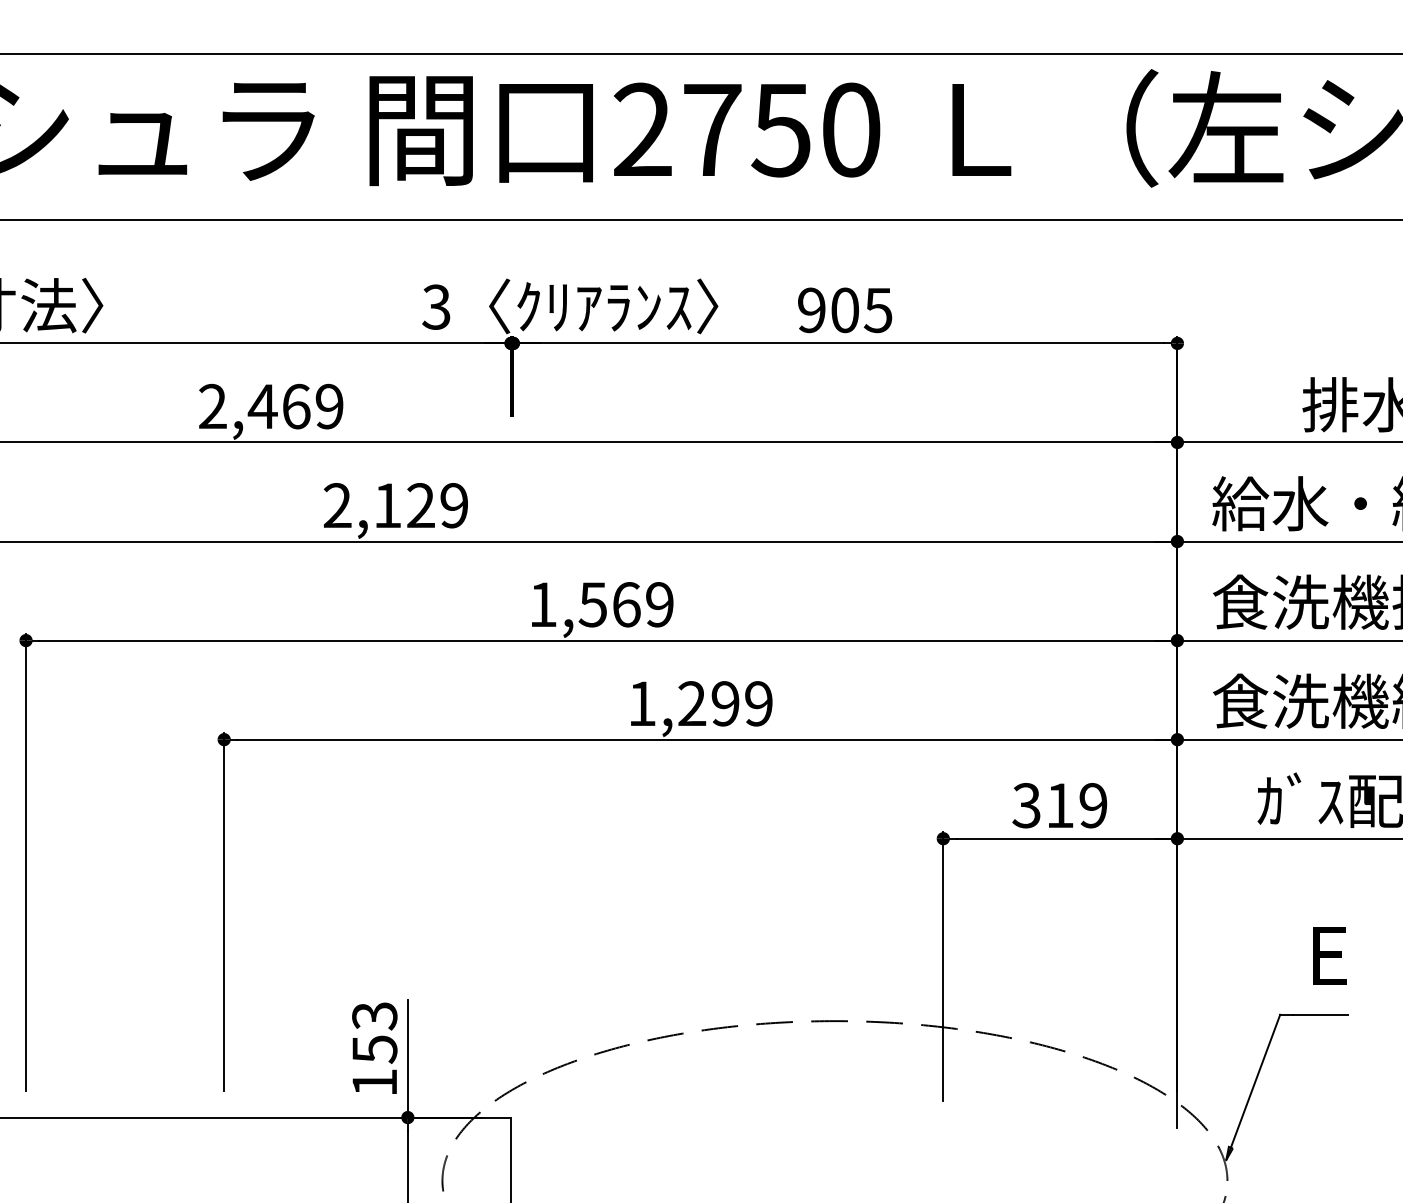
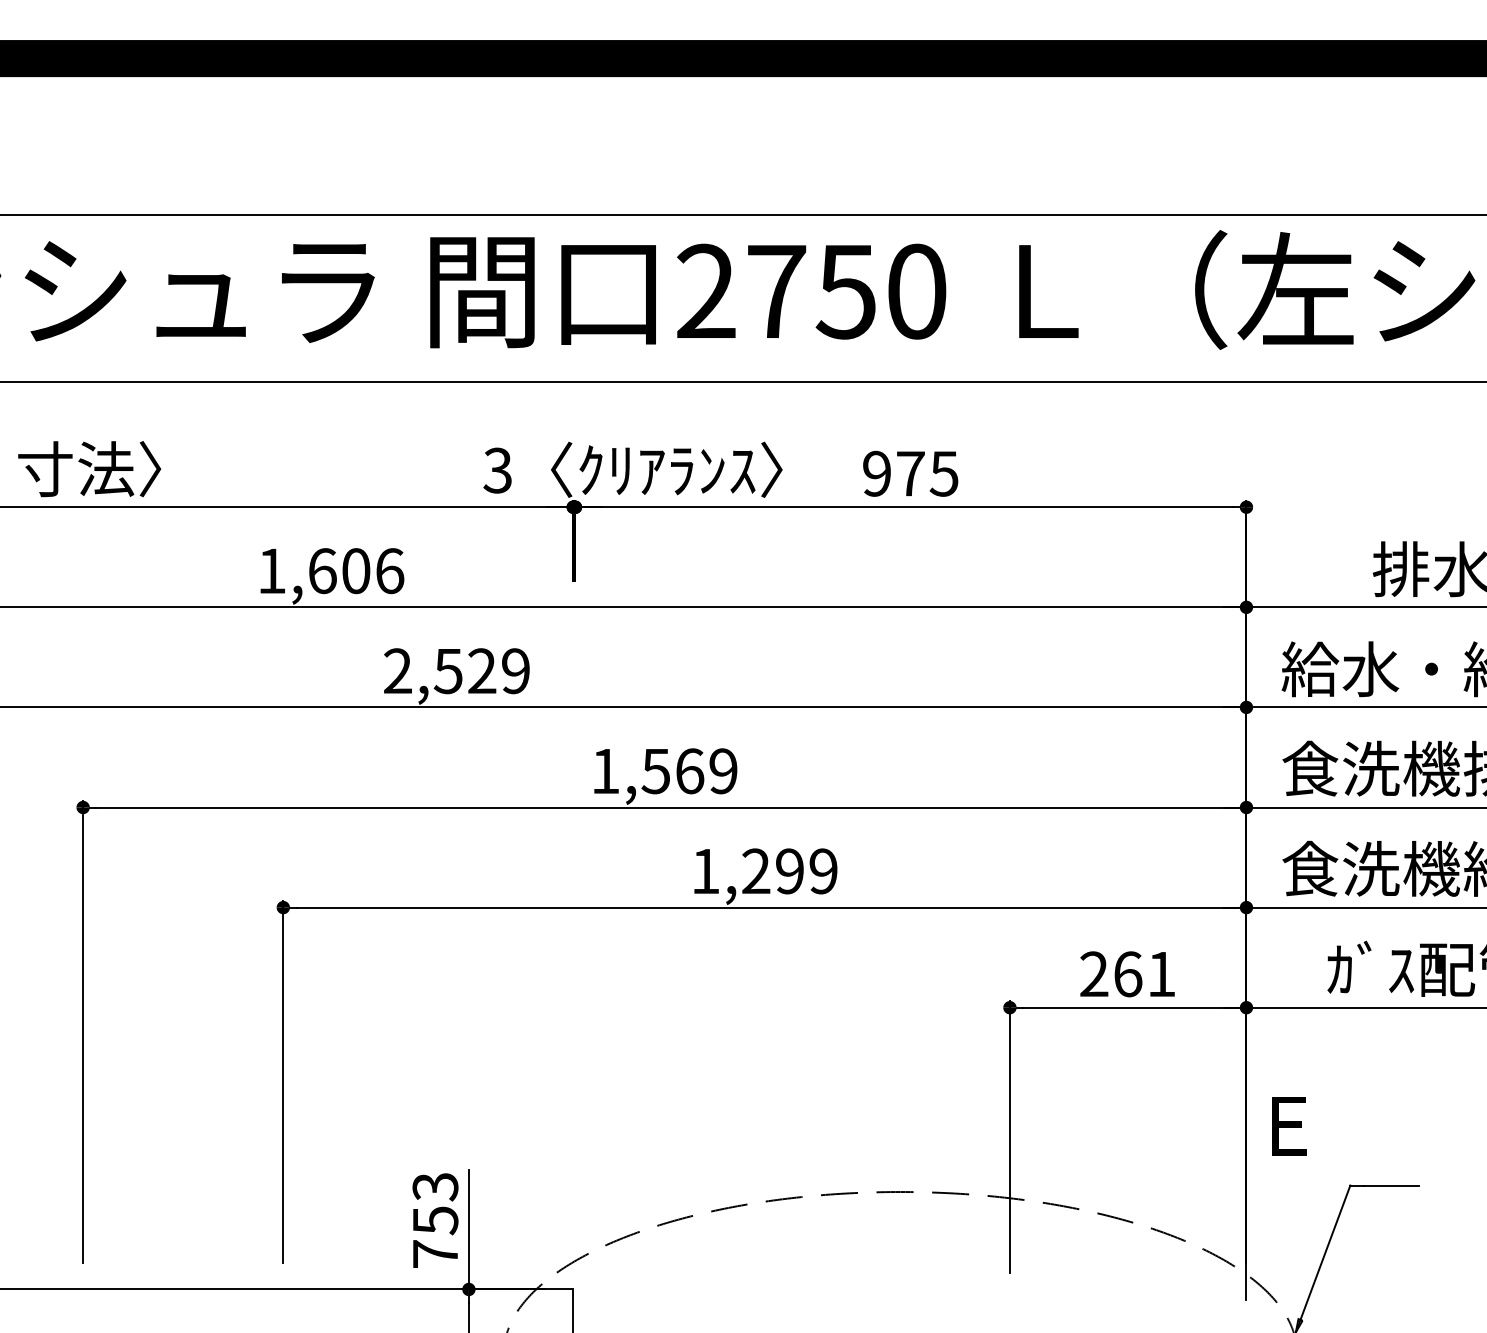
text: (844, 310) -> (910, 473), 905 -> 975
text: (271, 407) -> (331, 571), 2,469 -> 1,606
text: (386, 505) -> (447, 671), 2,129 -> 2,529
text: (1059, 805) -> (1127, 974), 319 -> 261
text: (1329, 956) -> (1289, 1126), moved
text: (374, 1081) -> (435, 1253), 153 -> 753

